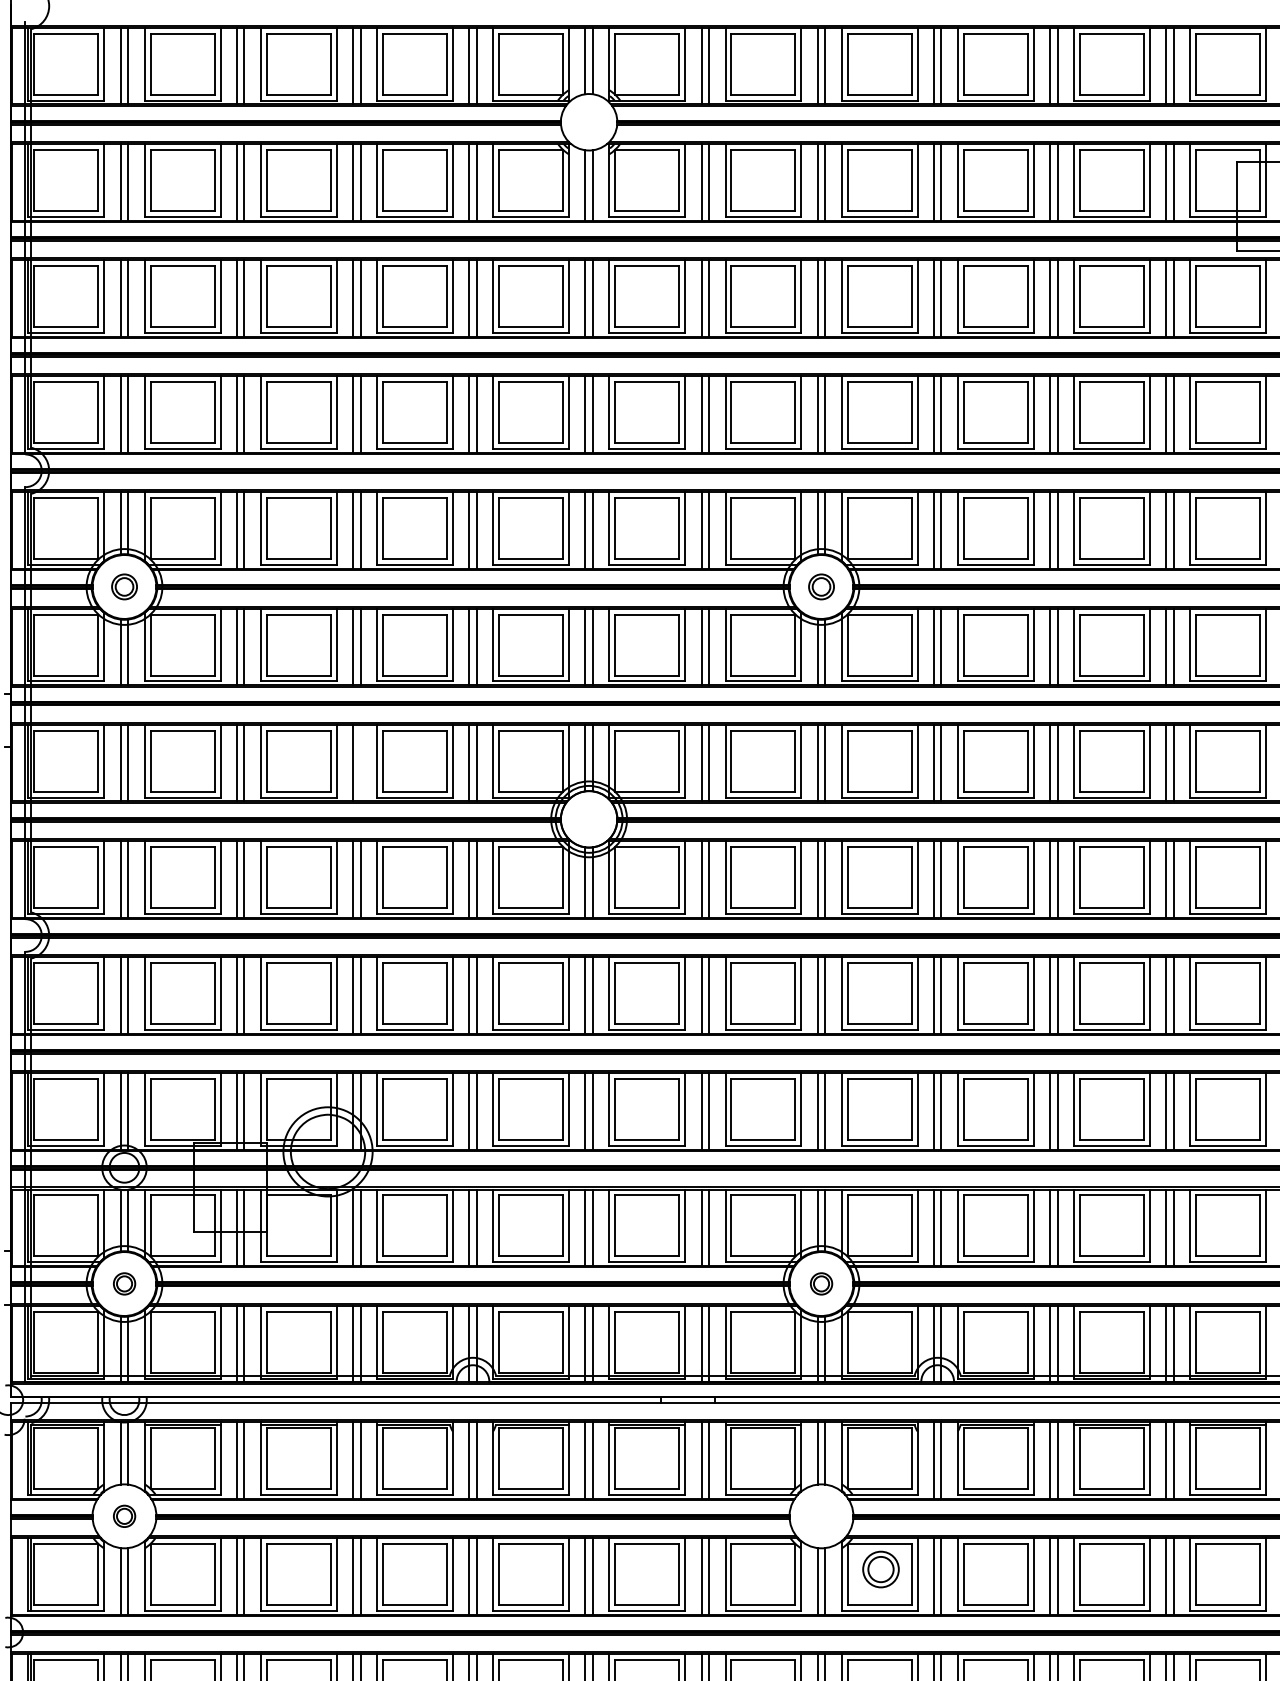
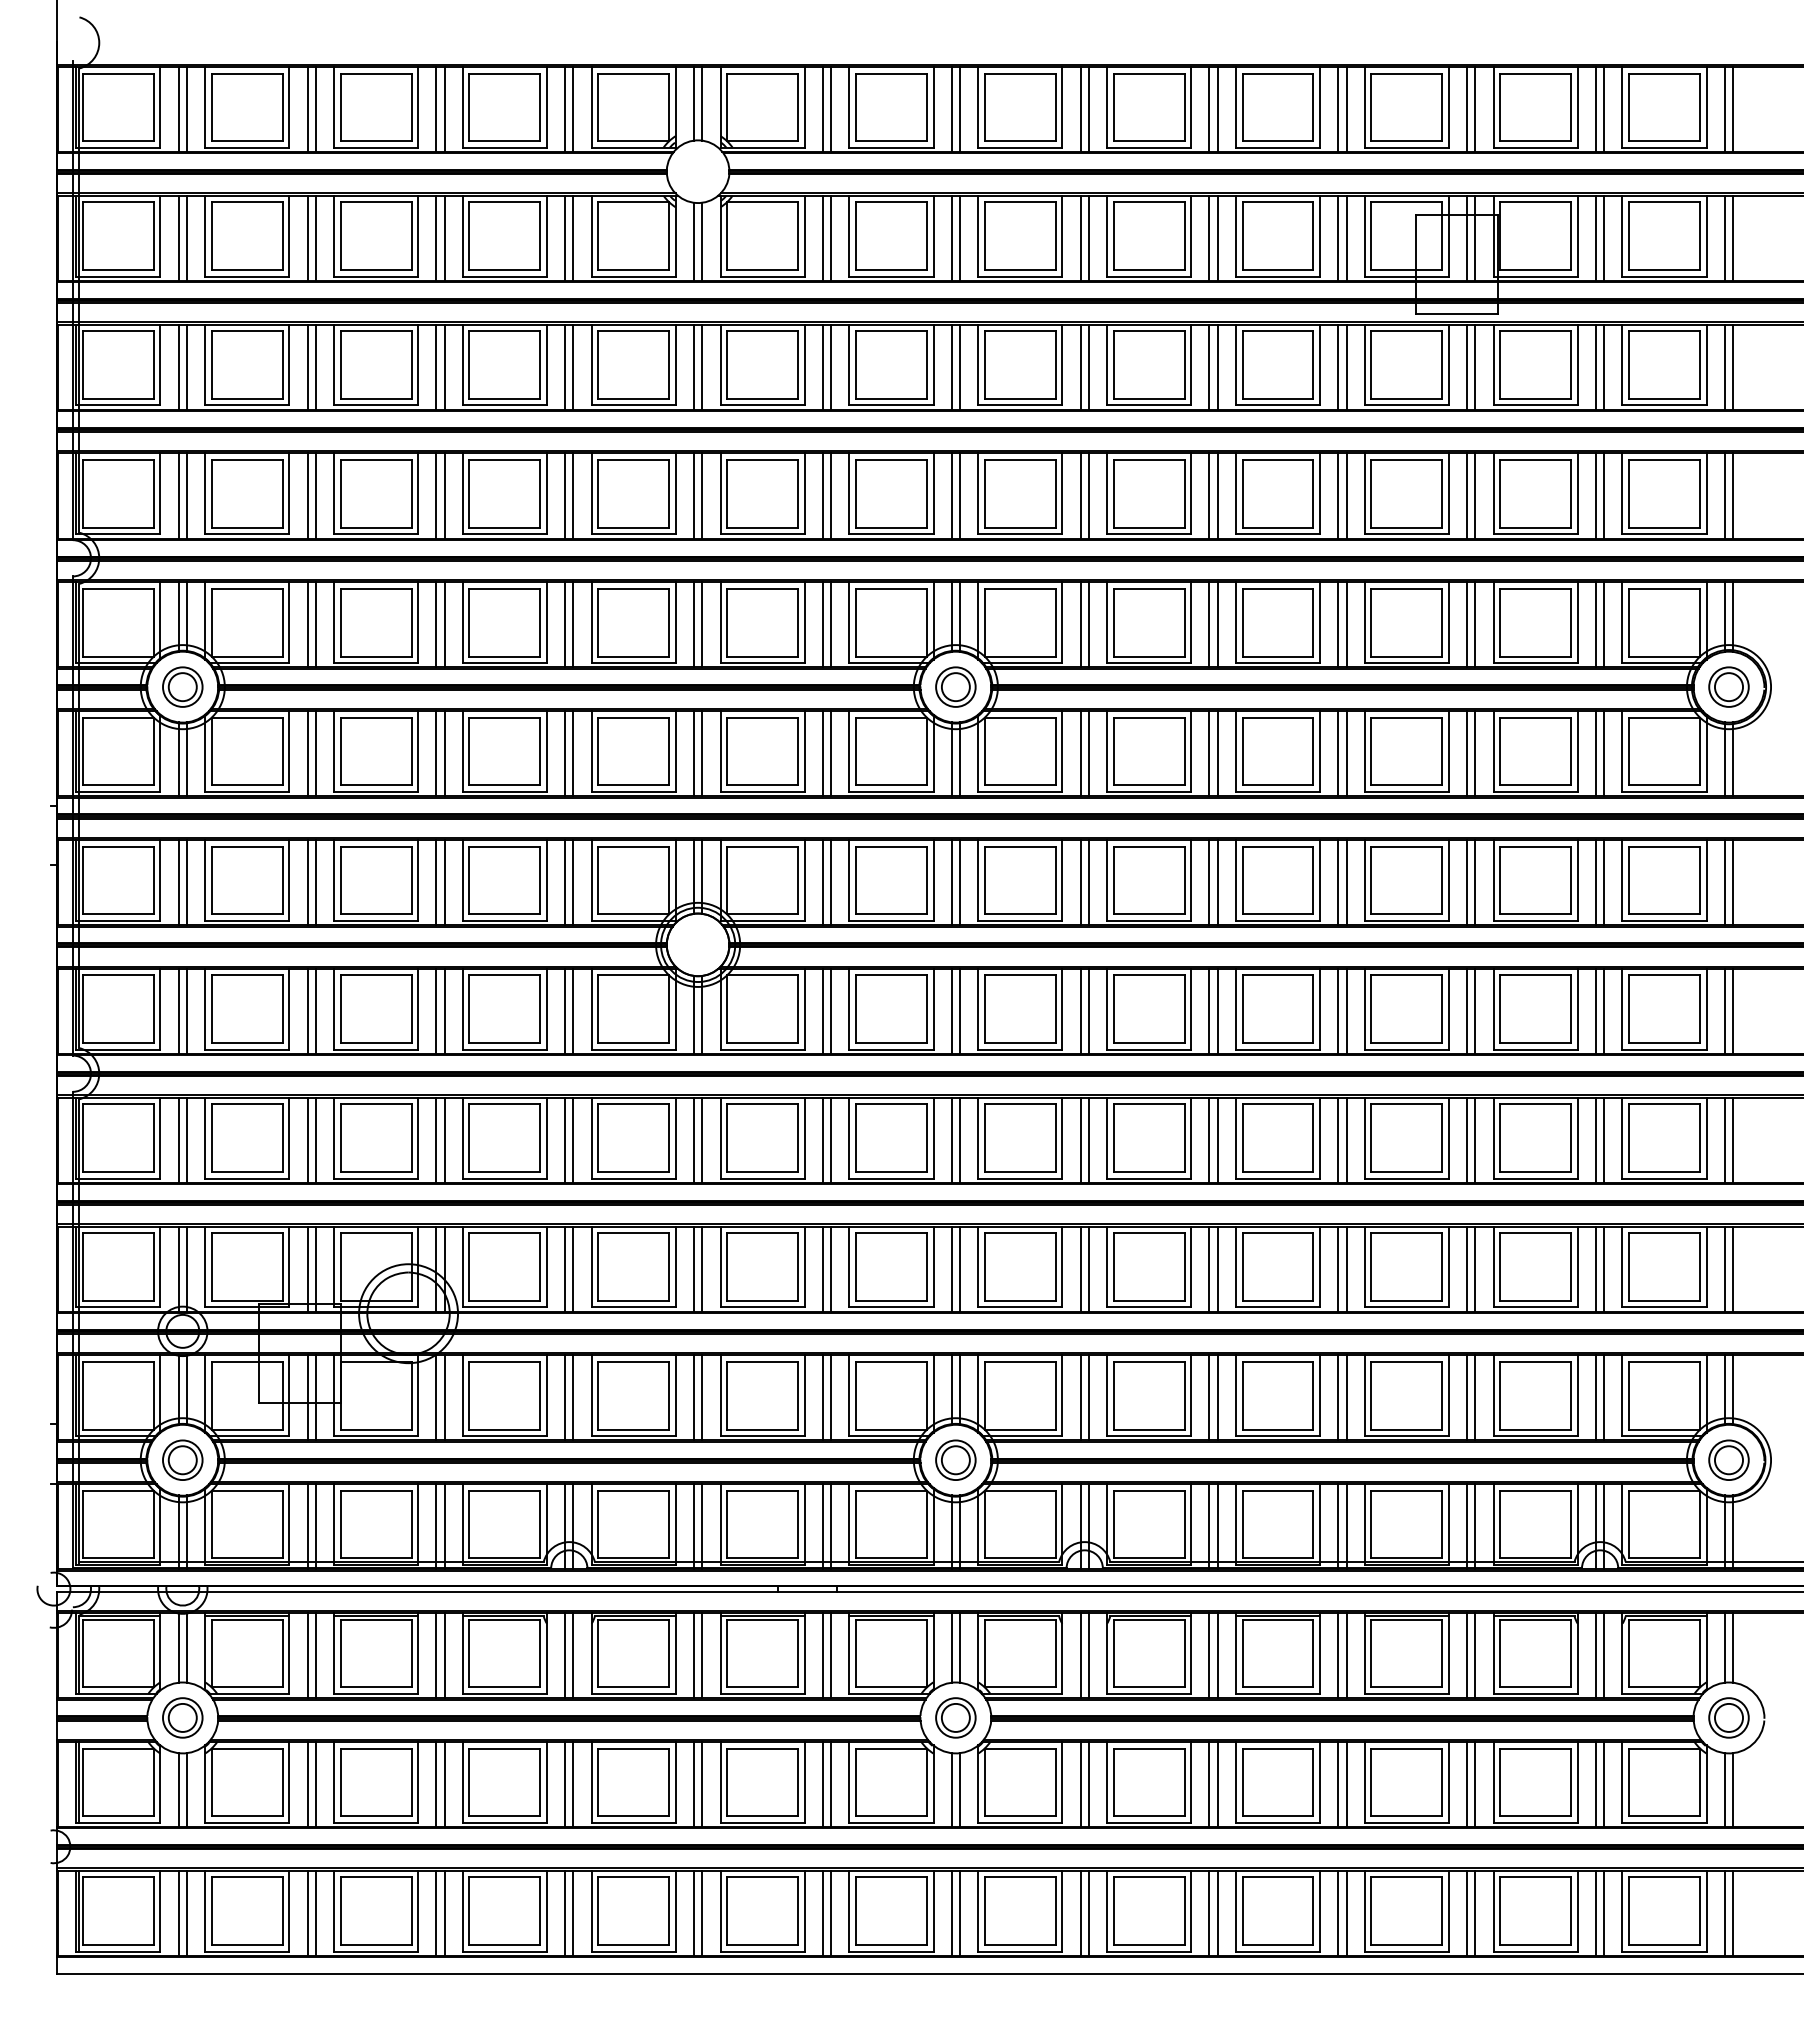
part: (124, 586) -> (182, 686), size x1.43
part: (821, 586) -> (955, 686), size x1.43
line: (360, 763) -> (444, 882), added
part: (124, 1283) -> (182, 1459), size x1.67
part: (821, 1283) -> (955, 1459), size x1.67
part: (124, 1515) -> (182, 1717), size x1.67
part: (880, 1569) -> (955, 1717), moved

